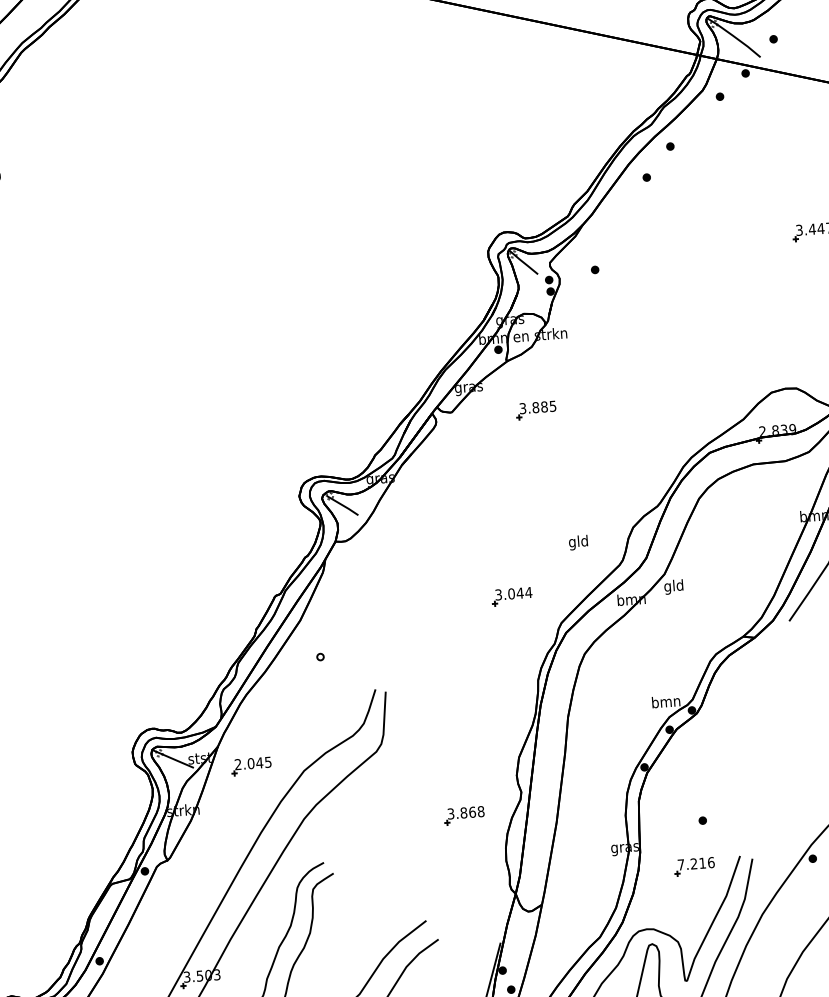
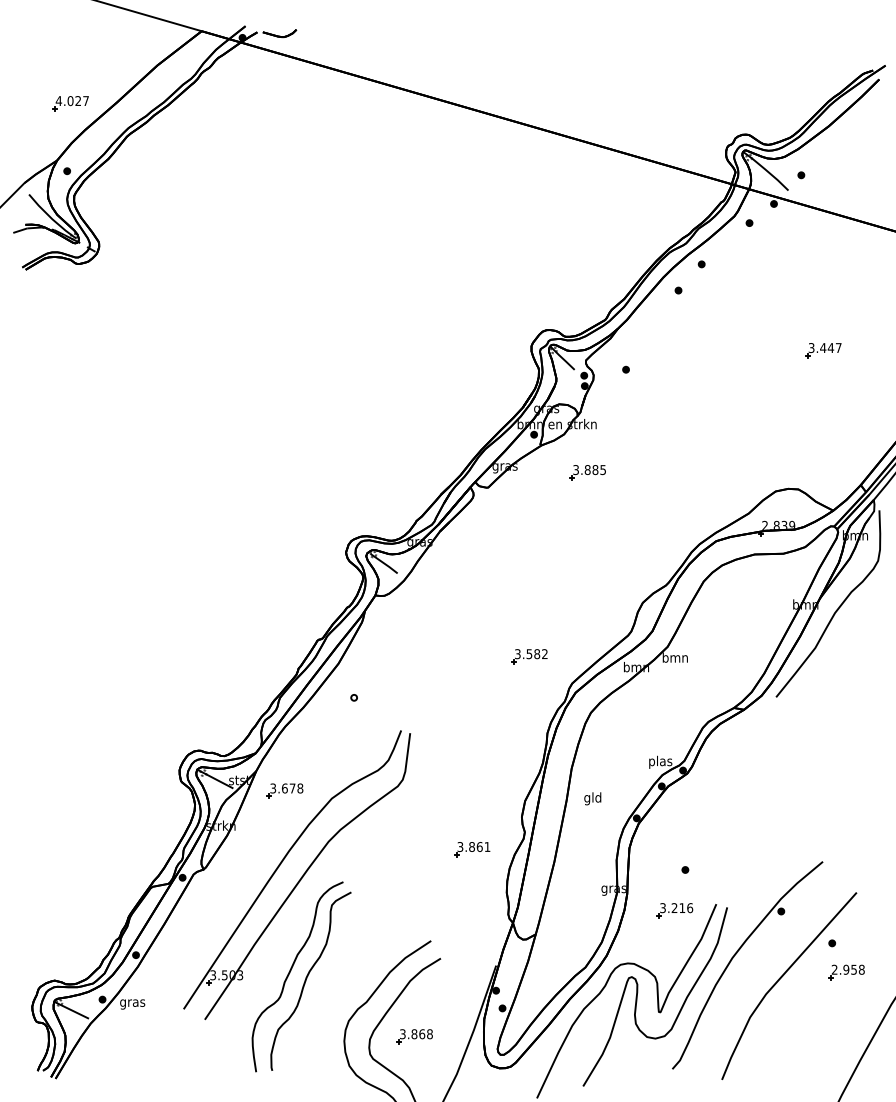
part: (535, 410) -> (587, 472), moved
text: (578, 542) -> (592, 798), moved
text: (673, 586) -> (674, 658), gld -> bmn
text: (520, 593) -> (537, 654), 3.044 -> 3.582
text: (666, 702) -> (660, 761), bmn -> plas
text: (252, 763) -> (286, 788), 2.045 -> 3.678
text: (481, 812) -> (487, 847), 3.868 -> 3.861
text: (680, 865) -> (662, 908), 7.216 -> 3.216

